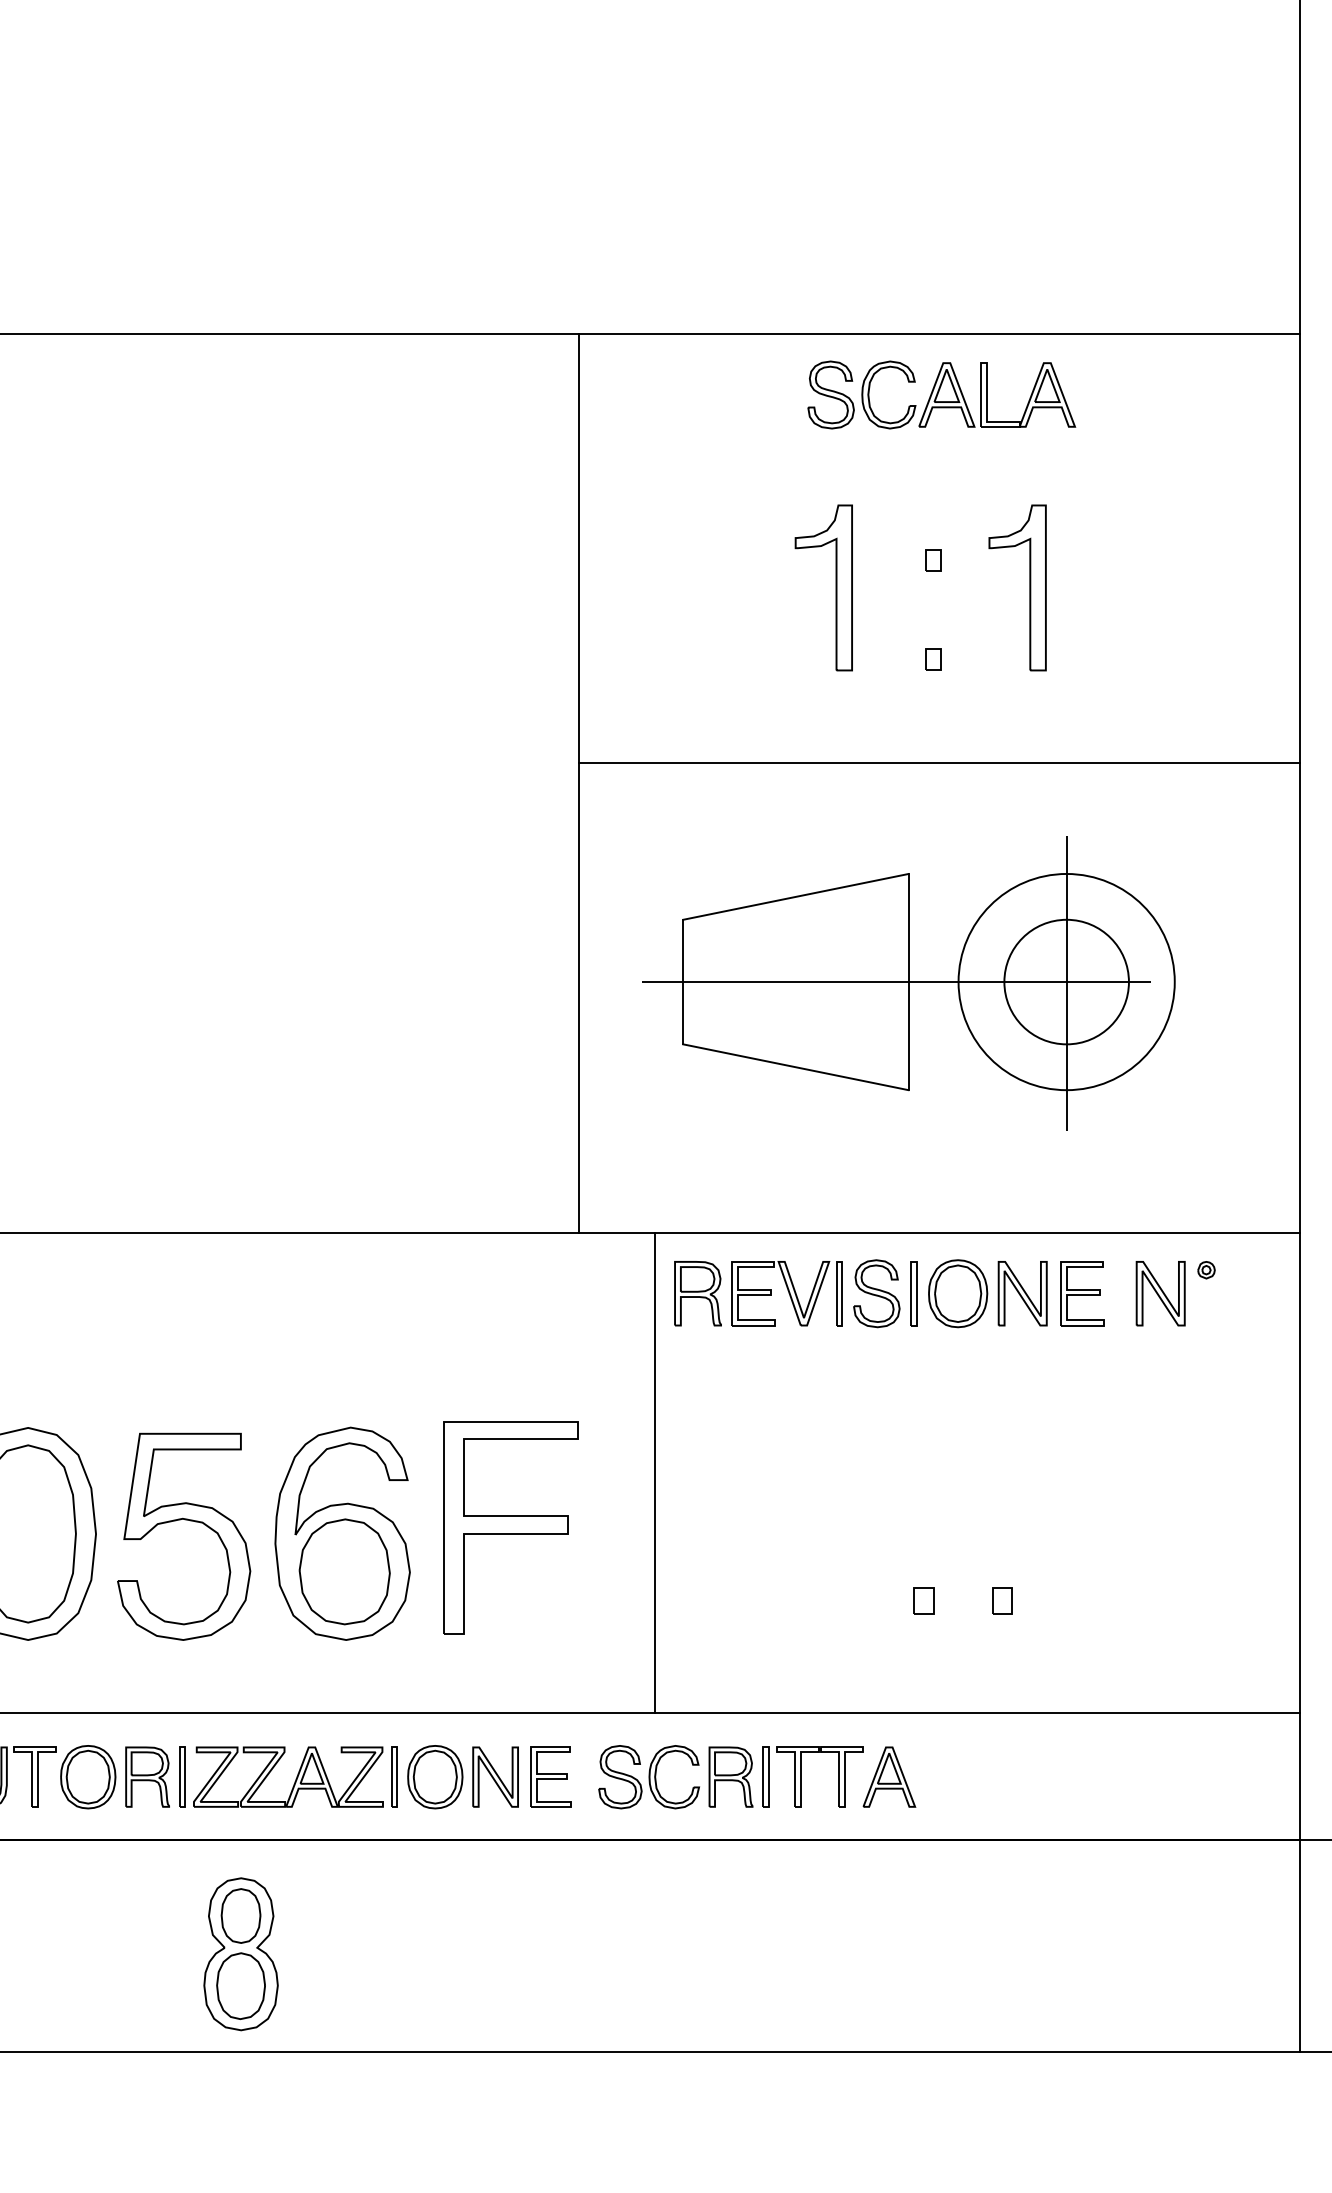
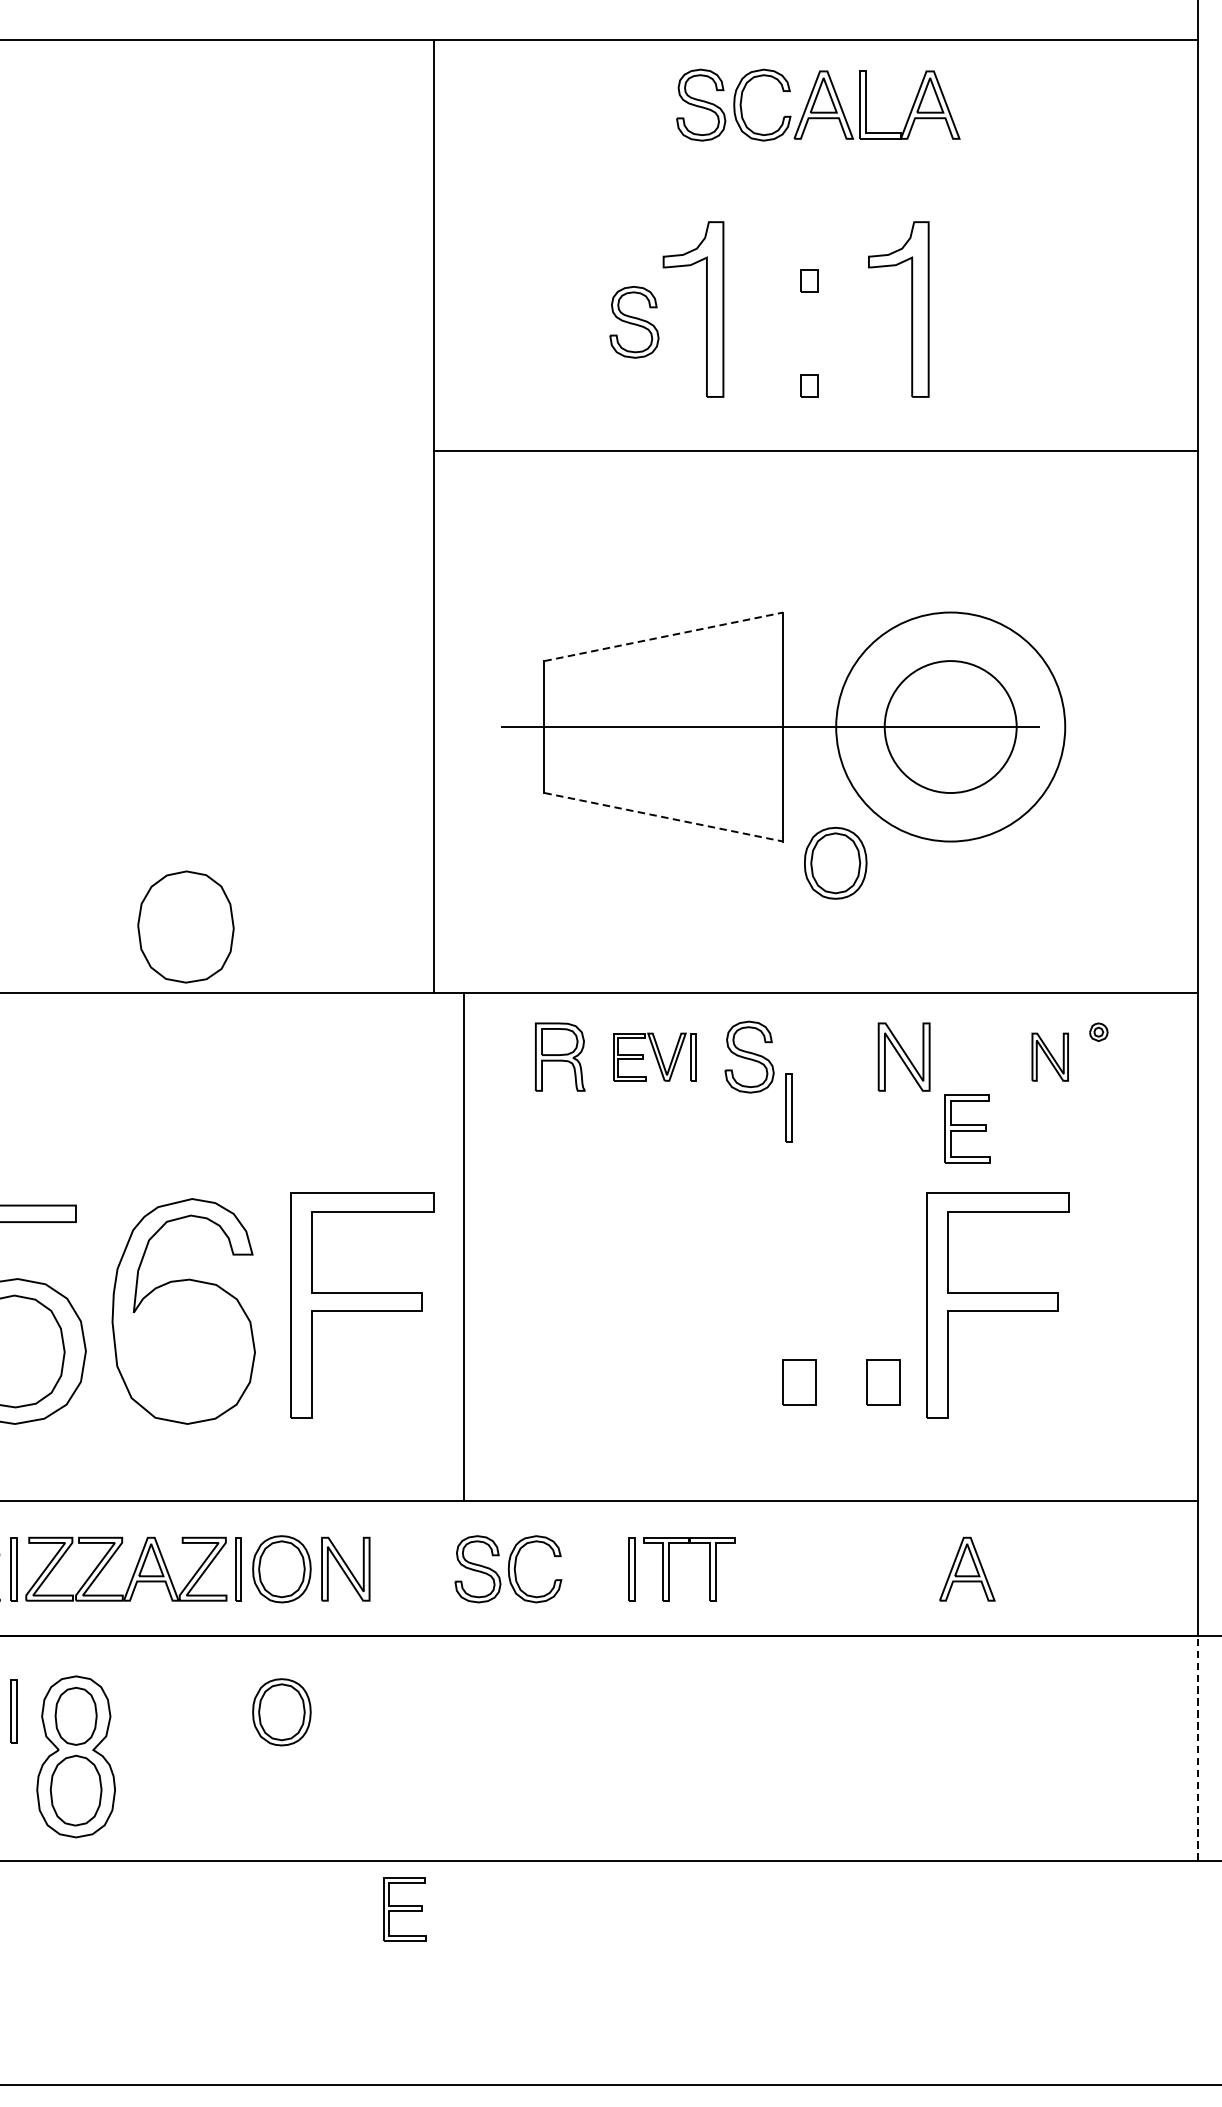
part: (767, 599) -> (633, 321), added
line: (939, 763) -> (815, 451), moved
line: (795, 896) -> (663, 636), solid -> dashed
line: (1066, 983) -> (950, 728), removed
line: (795, 1067) -> (663, 817), solid -> dashed
part: (786, 1293) -> (653, 1056), size x0.7
part: (913, 1293) -> (788, 1107), moved
part: (958, 1293) -> (836, 863), moved
part: (1082, 1293) -> (967, 1128), moved
part: (1160, 1293) -> (1050, 1056), size x0.7
line: (655, 1472) -> (464, 1246), moved
part: (1110, 1527) -> (997, 1304), added
part: (344, 1571) -> (185, 926), moved
part: (923, 1600) -> (799, 1382), size x1.6
part: (1002, 1600) -> (882, 1382), size x1.6
part: (550, 1776) -> (403, 1908), moved
part: (730, 1776) -> (594, 1568), removed
part: (889, 1776) -> (967, 1568), moved
part: (182, 1910) -> (14, 1710), added
part: (435, 1912) -> (282, 1712), added
line: (1300, 1945) -> (1198, 1747), solid -> dashed

